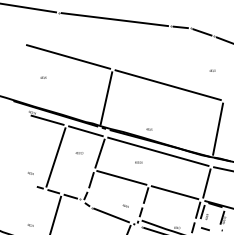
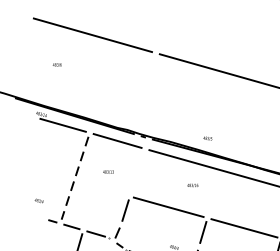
line: (106, 98) -> (146, 94), removed
line: (99, 153) -> (136, 172), removed
line: (55, 157) -> (74, 178), solid -> dashed

